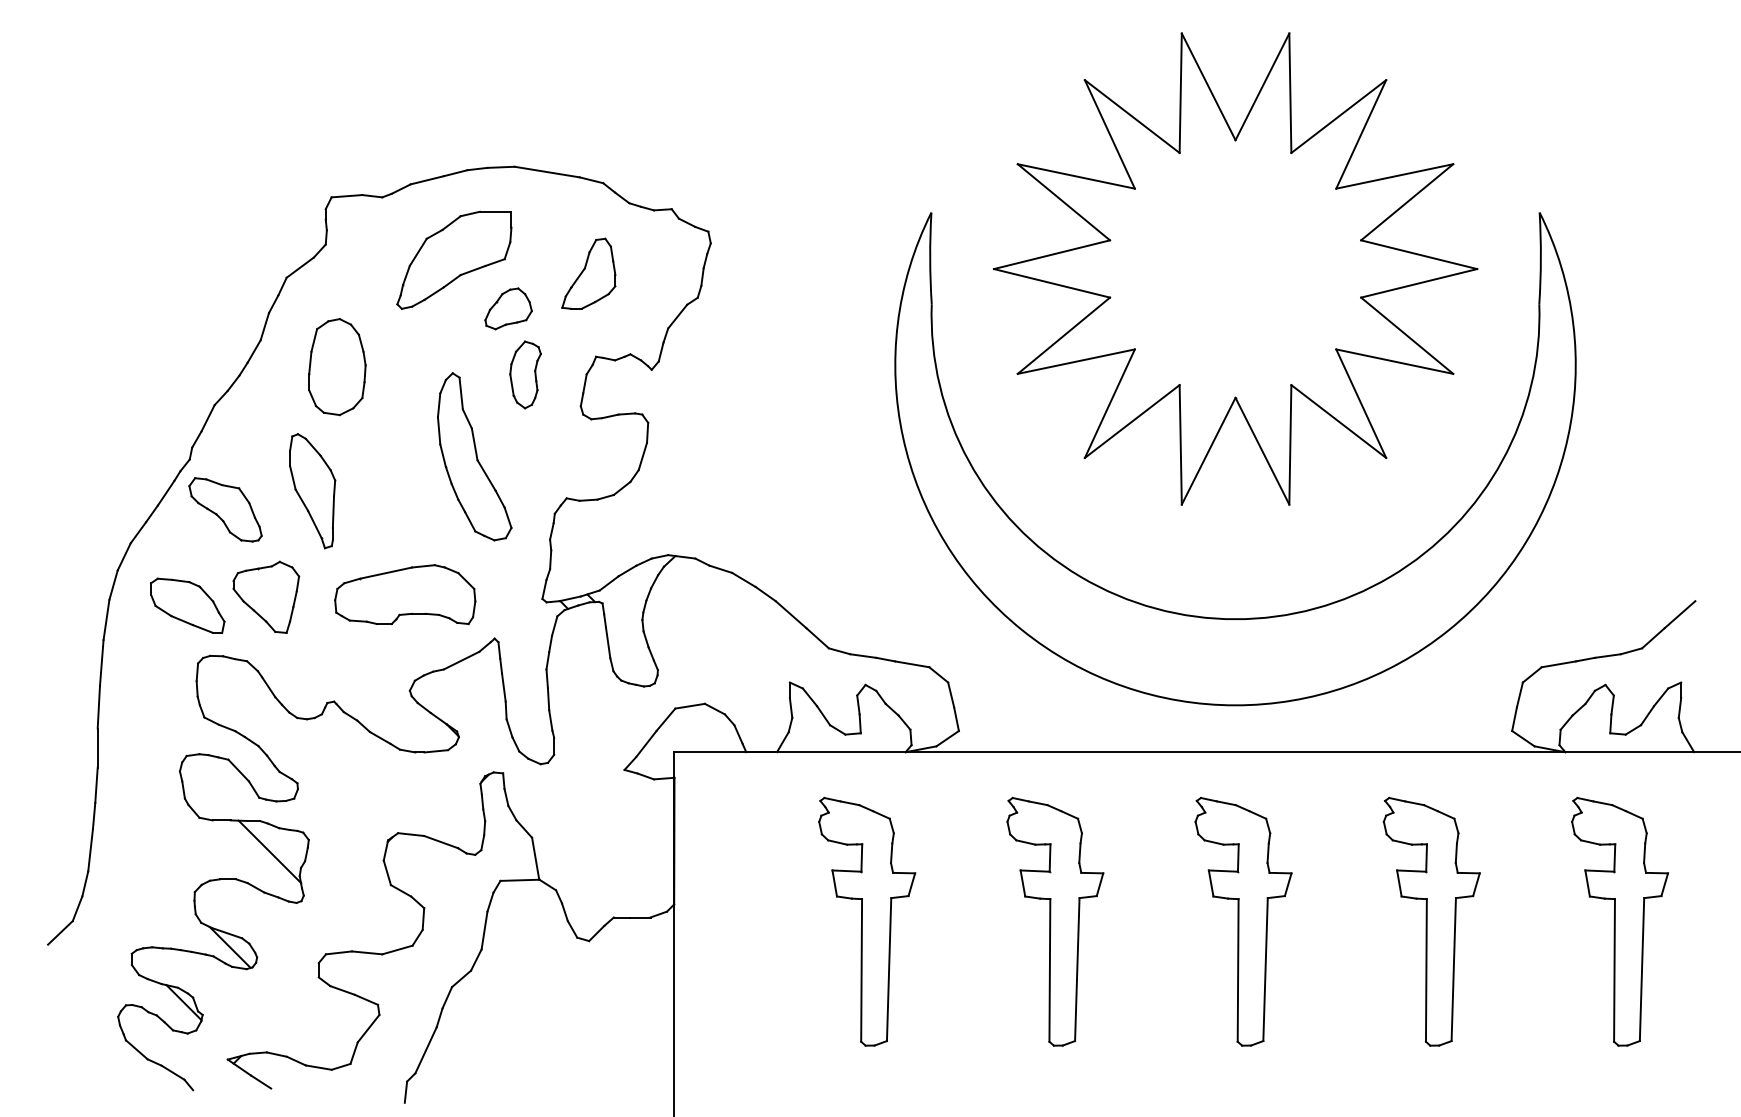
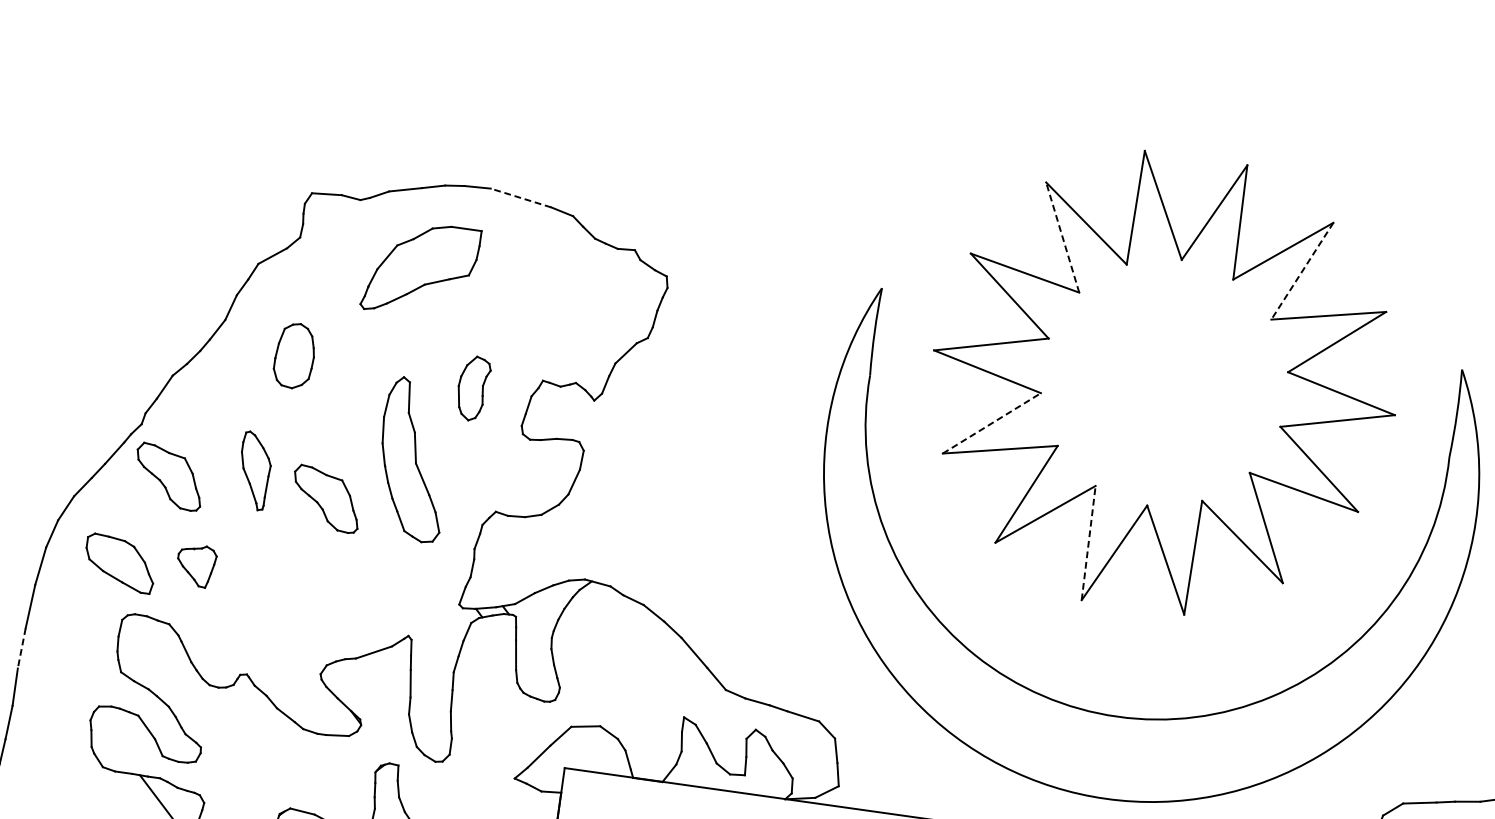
line: (1109, 134) -> (1062, 237), solid -> dashed
line: (1361, 134) -> (1302, 271), solid -> dashed
line: (547, 172) -> (521, 198), solid -> dashed
part: (588, 273) -> (546, 300), removed
part: (508, 308) -> (465, 322), removed
line: (1063, 335) -> (991, 423), solid -> dashed
part: (337, 367) -> (294, 356), size x0.7
line: (1180, 444) -> (1088, 542), solid -> dashed
part: (312, 491) -> (254, 471), size x0.7
part: (390, 509) -> (326, 498), added
part: (405, 594) -> (329, 581), removed
part: (266, 596) -> (196, 565), size x0.6
line: (98, 707) -> (21, 648), solid -> dashed

